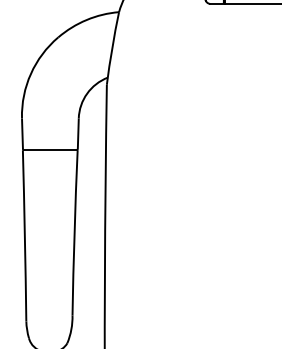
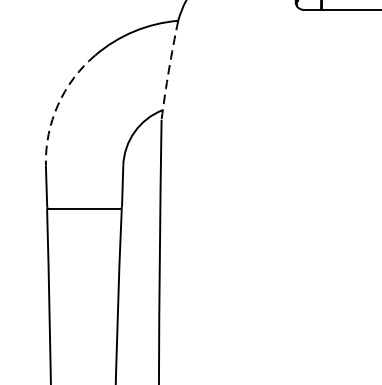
arc: (112, 48) -> (169, 70), solid -> dashed
arc: (30, 73) -> (57, 104), solid -> dashed

